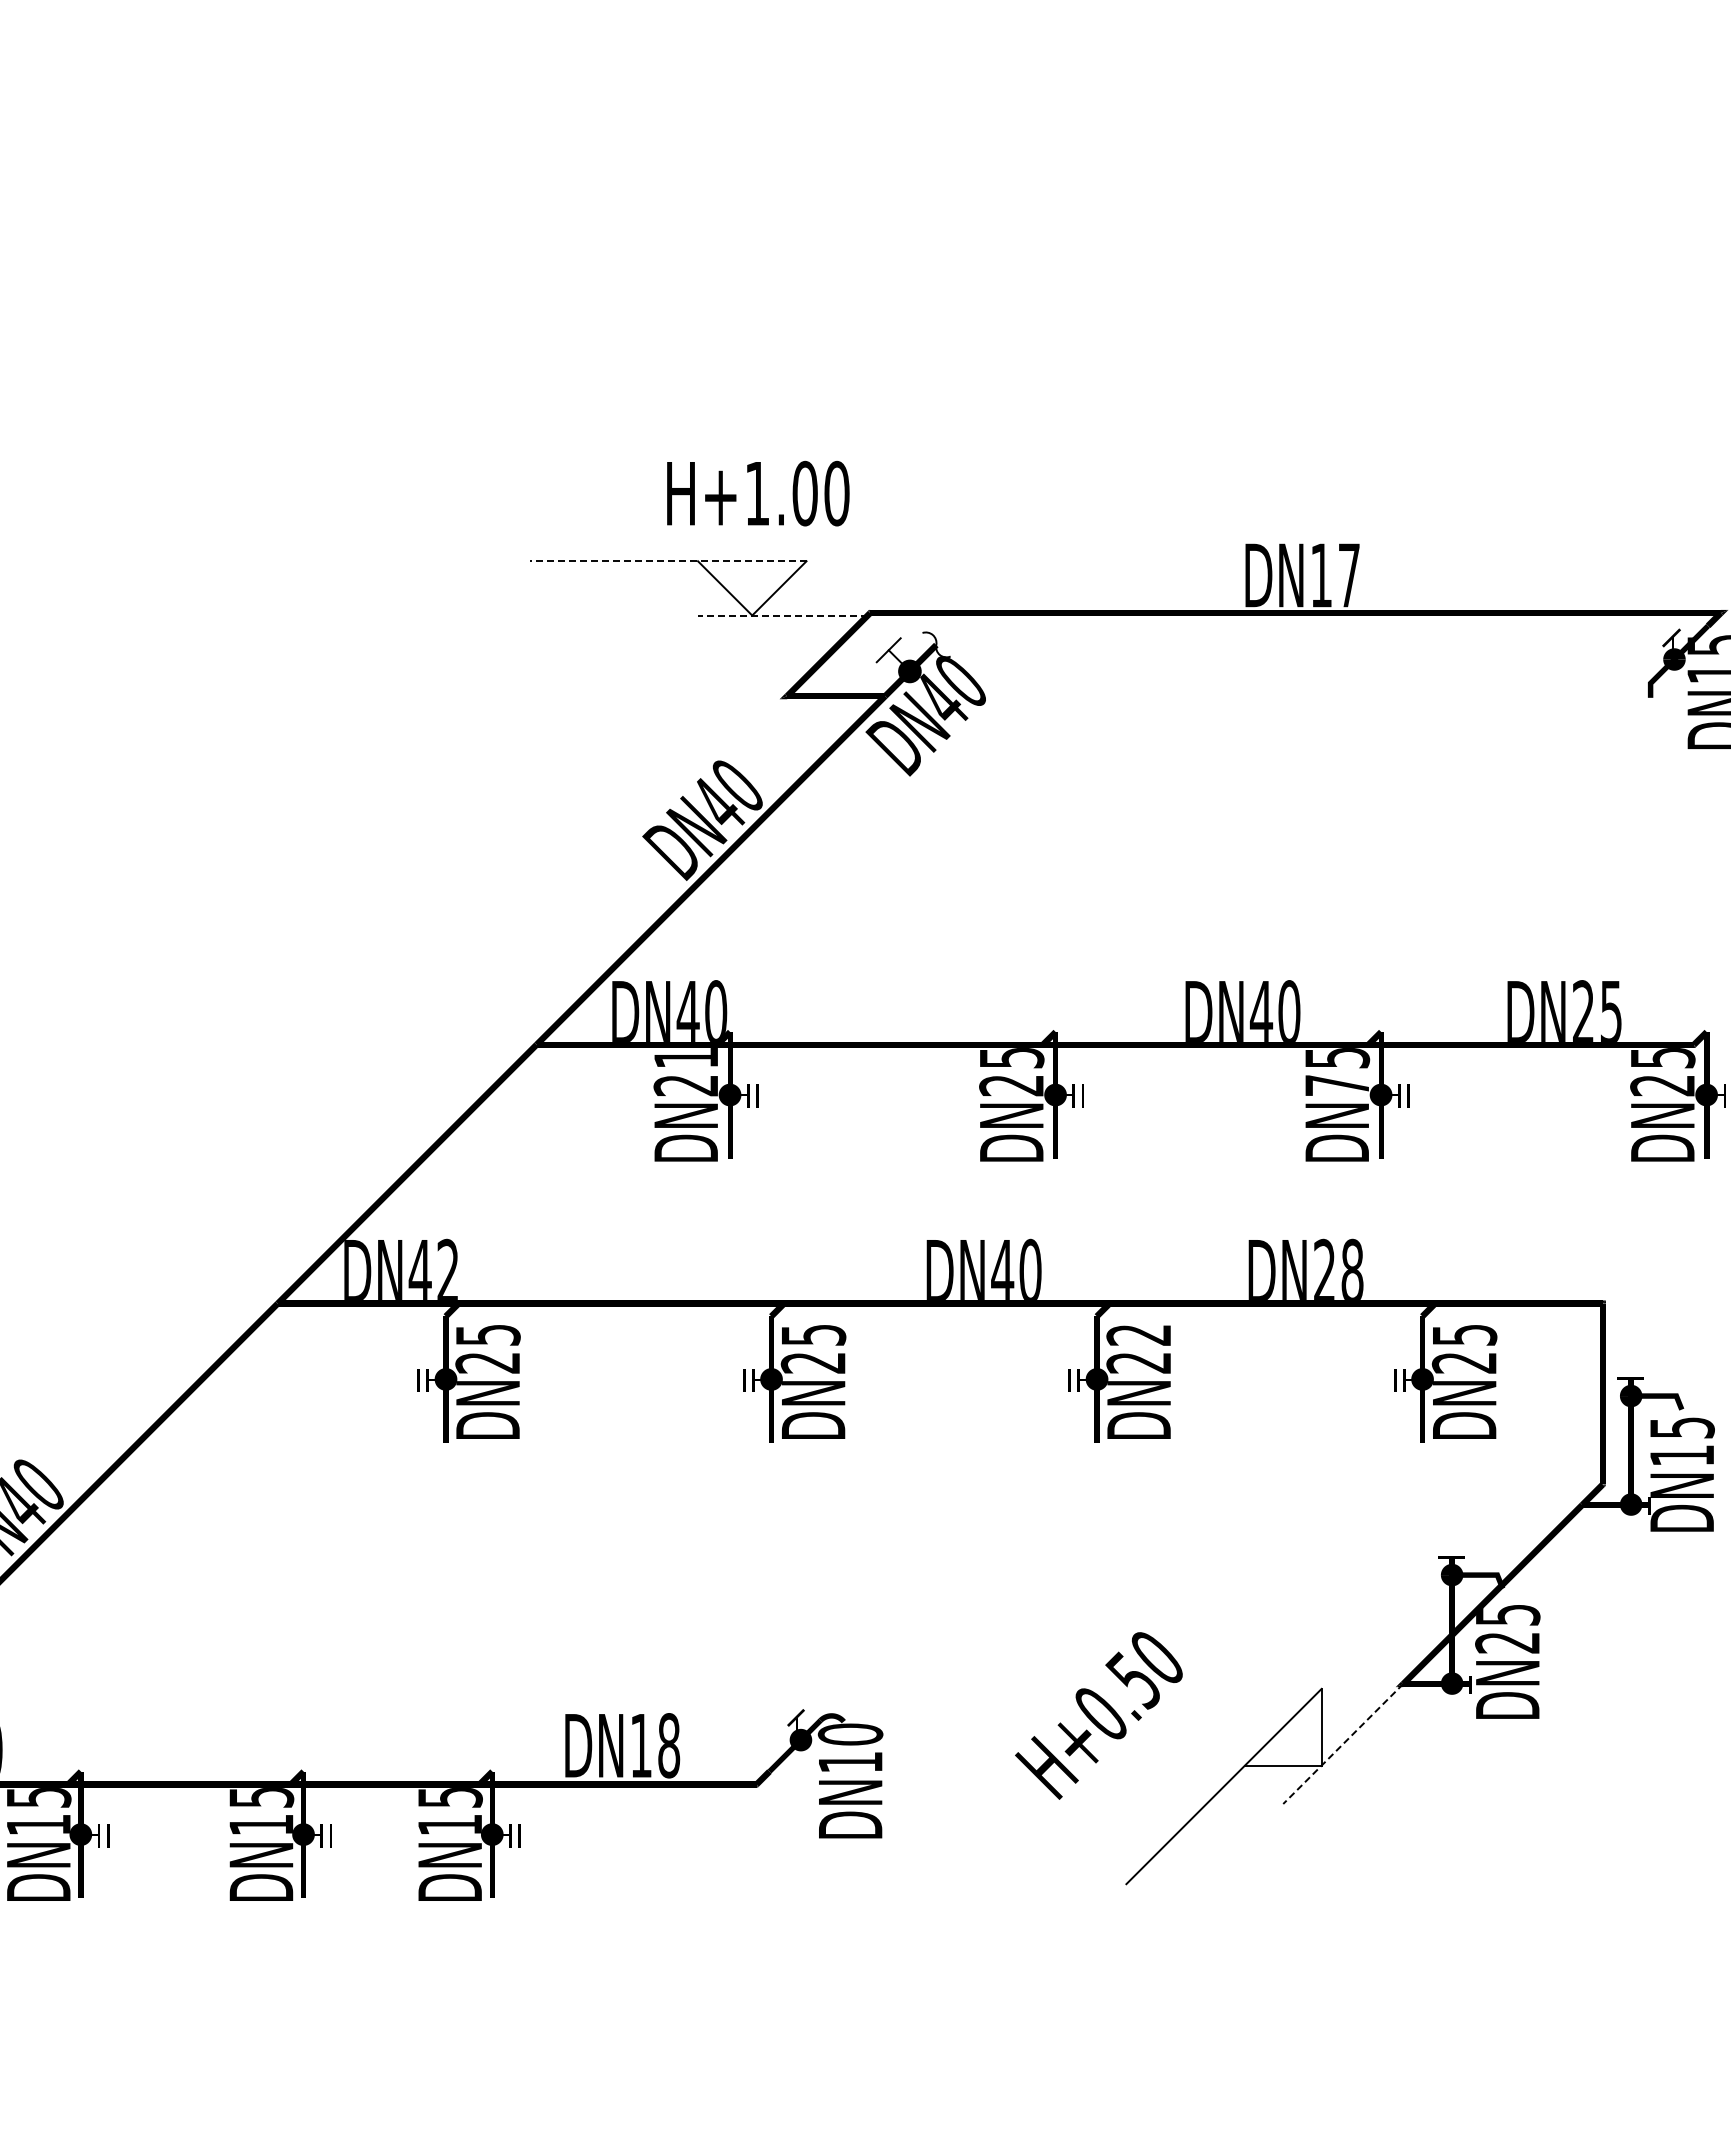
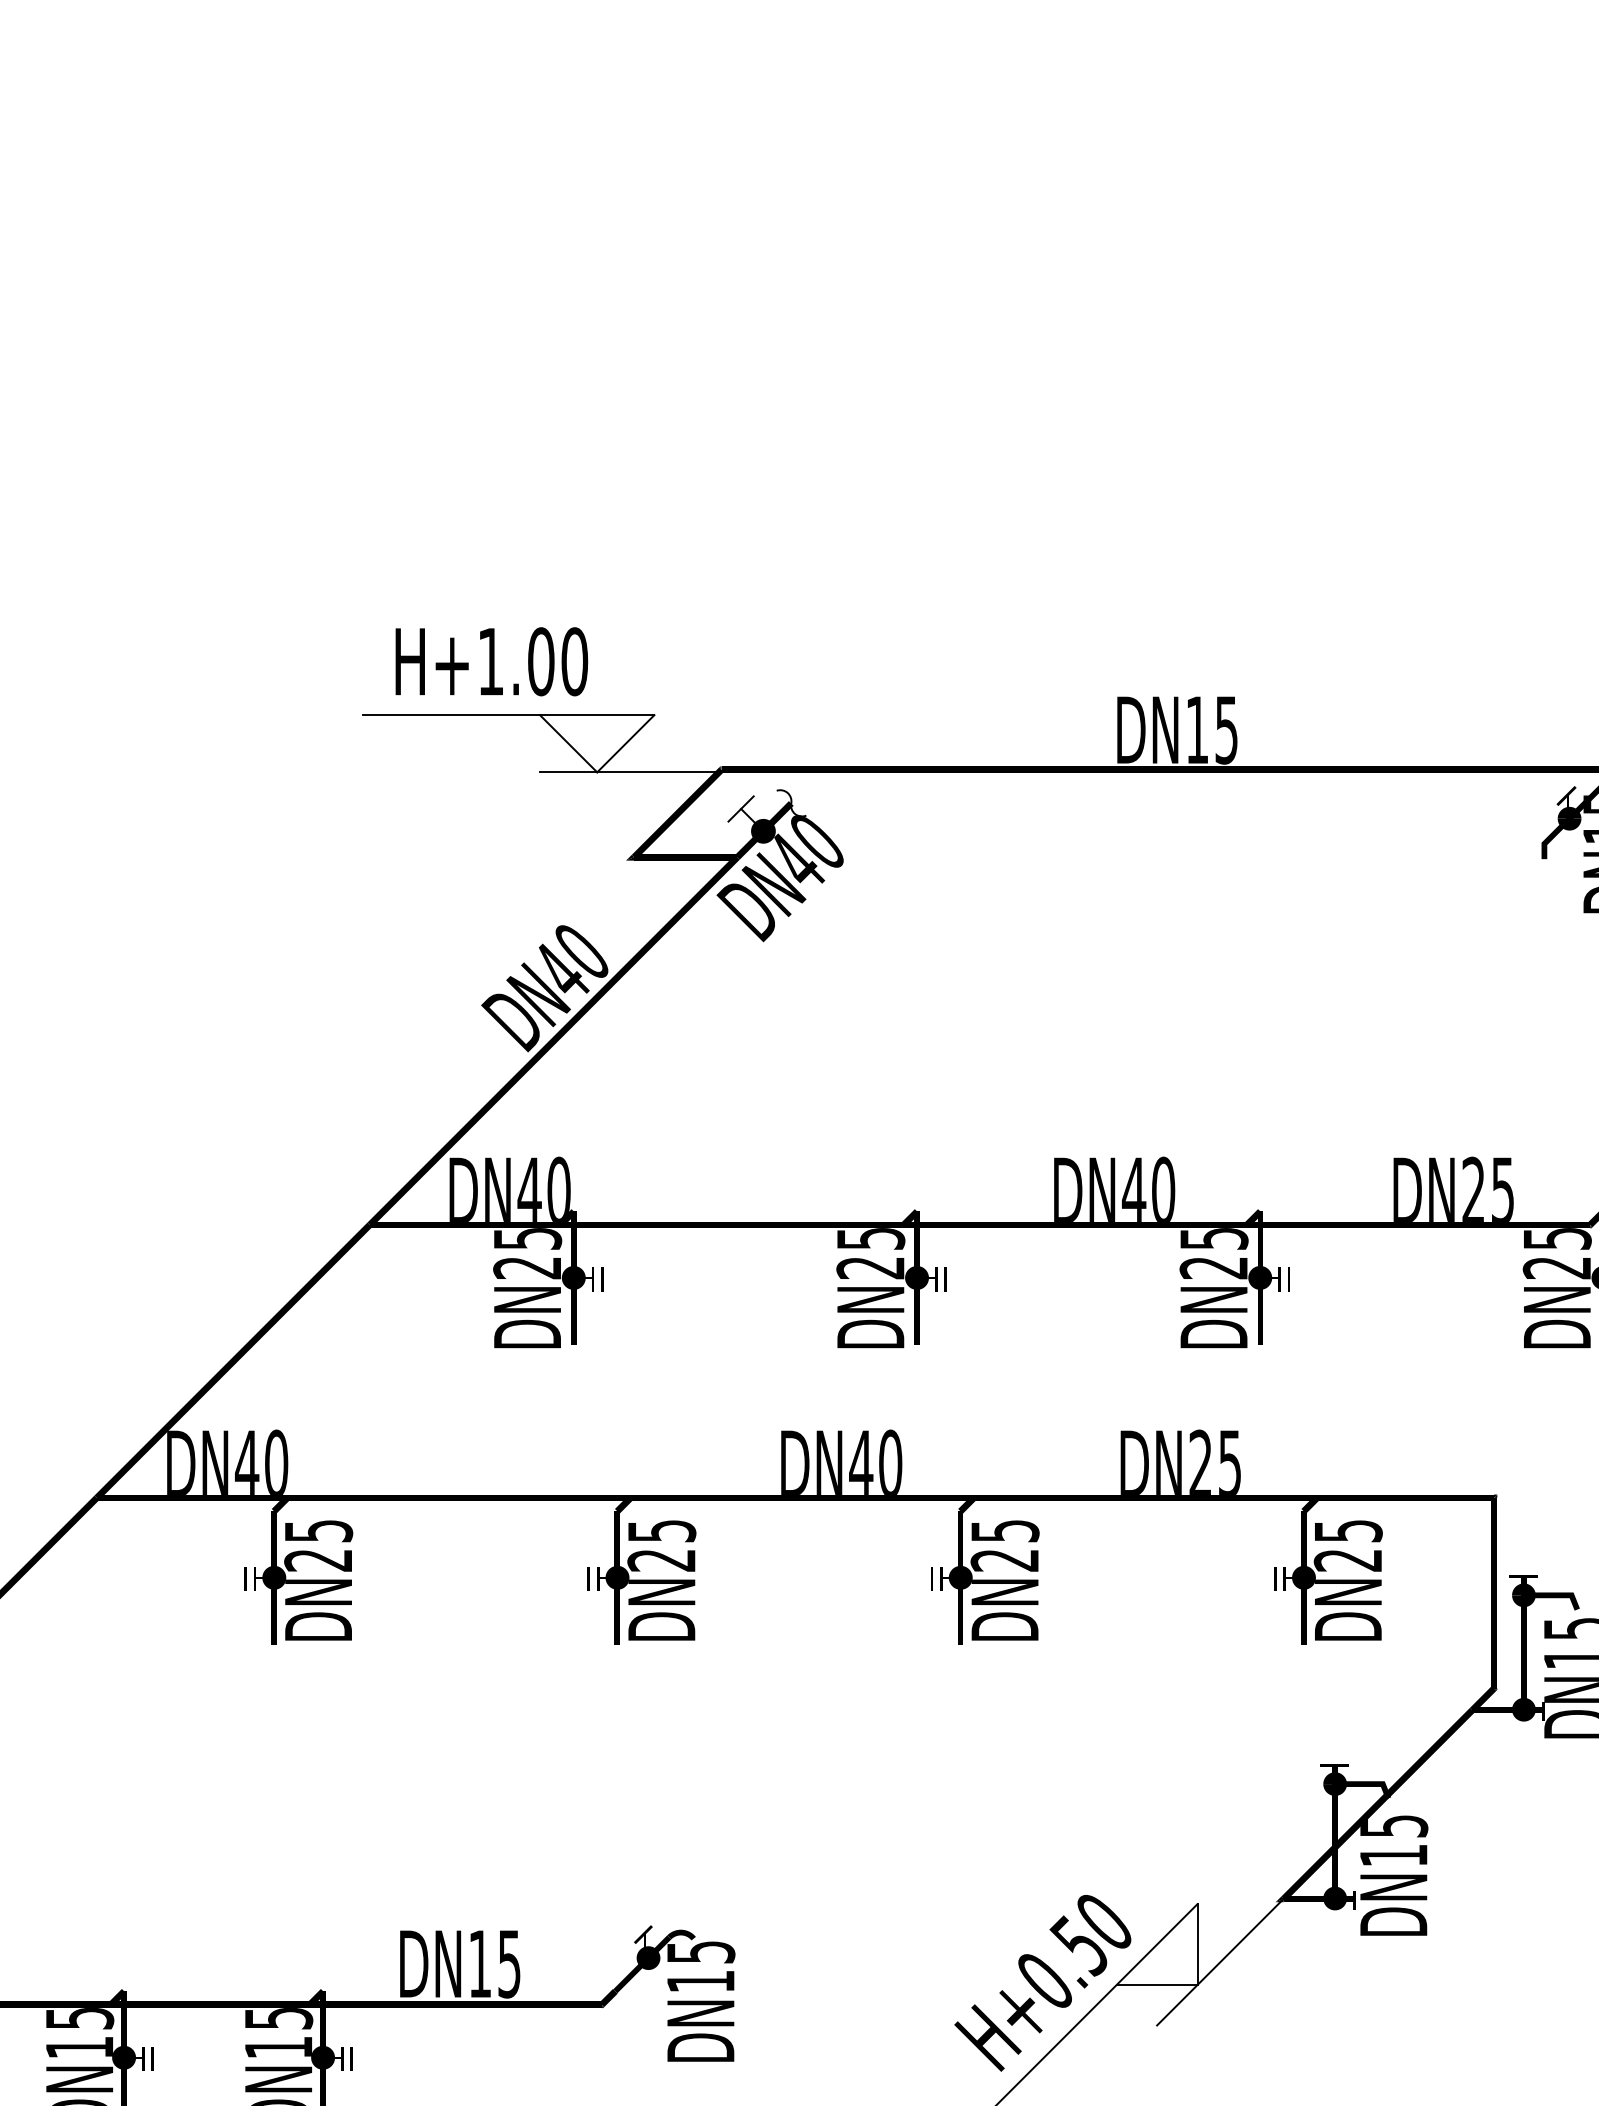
text: (758, 493) -> (492, 661), moved
line: (667, 561) -> (507, 715), dashed -> solid
text: (1348, 575) -> (1225, 730), DN17 -> DN15
line: (782, 615) -> (629, 772), dashed -> solid
text: (686, 1058) -> (527, 1239), DN21 -> DN25
text: (1336, 1085) -> (1213, 1267), DN75 -> DN25
text: (448, 1268) -> (276, 1460), DN42 -> DN40
text: (1352, 1268) -> (1230, 1460), DN28 -> DN25
text: (1138, 1335) -> (1004, 1531), DN22 -> DN25
text: (1507, 1643) -> (1393, 1856), DN25 -> DN15
text: (1098, 1715) -> (1042, 1982), moved
text: (850, 1734) -> (700, 1952), DN10 -> DN15
line: (1343, 1743) -> (1220, 1961), dashed -> solid
text: (669, 1745) -> (509, 1963), DN18 -> DN15

